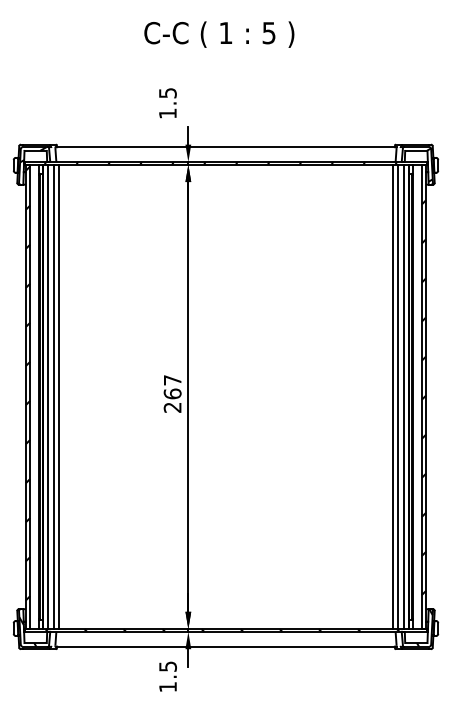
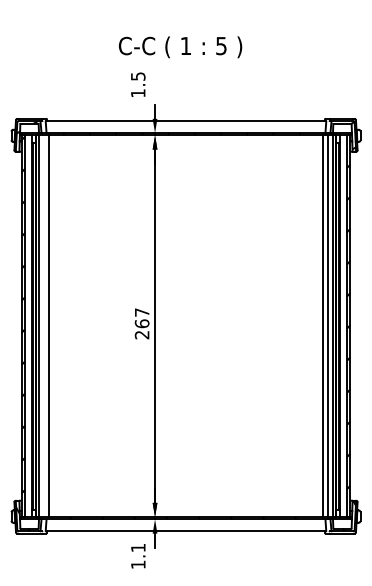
text: (219, 34) -> (180, 47), moved
line: (53, 396) -> (44, 325), removed
text: (167, 666) -> (137, 547), 1.5 -> 1.1

